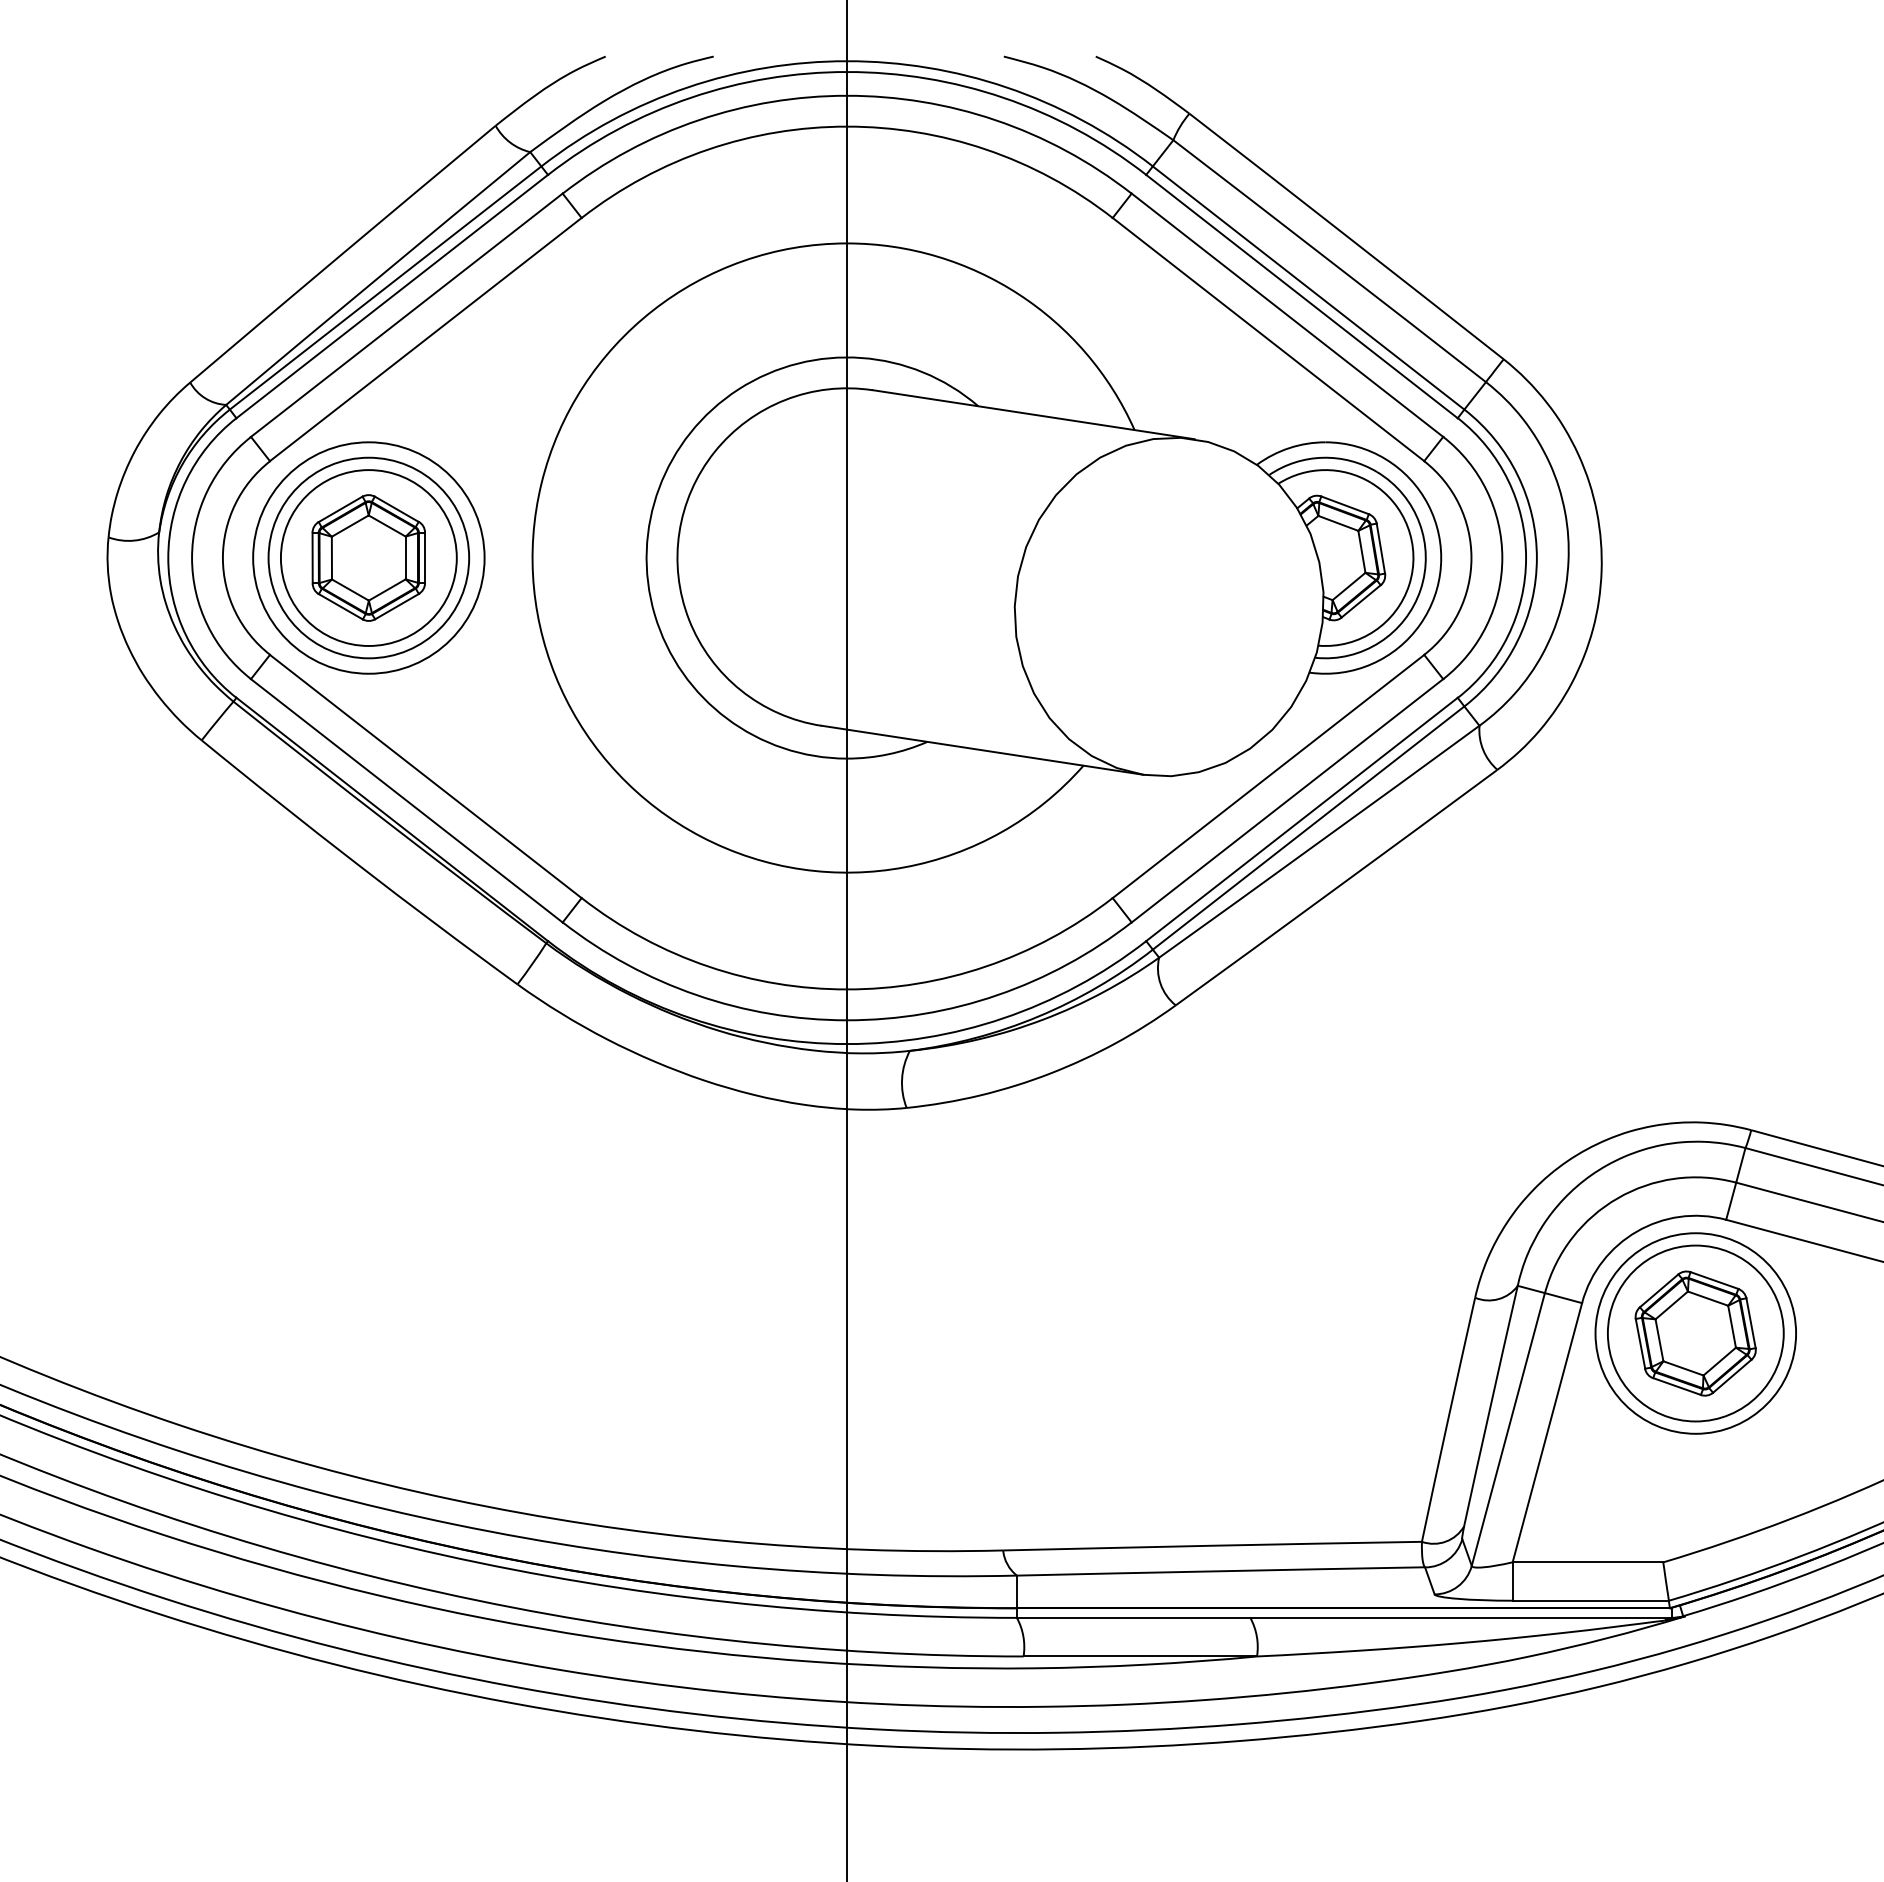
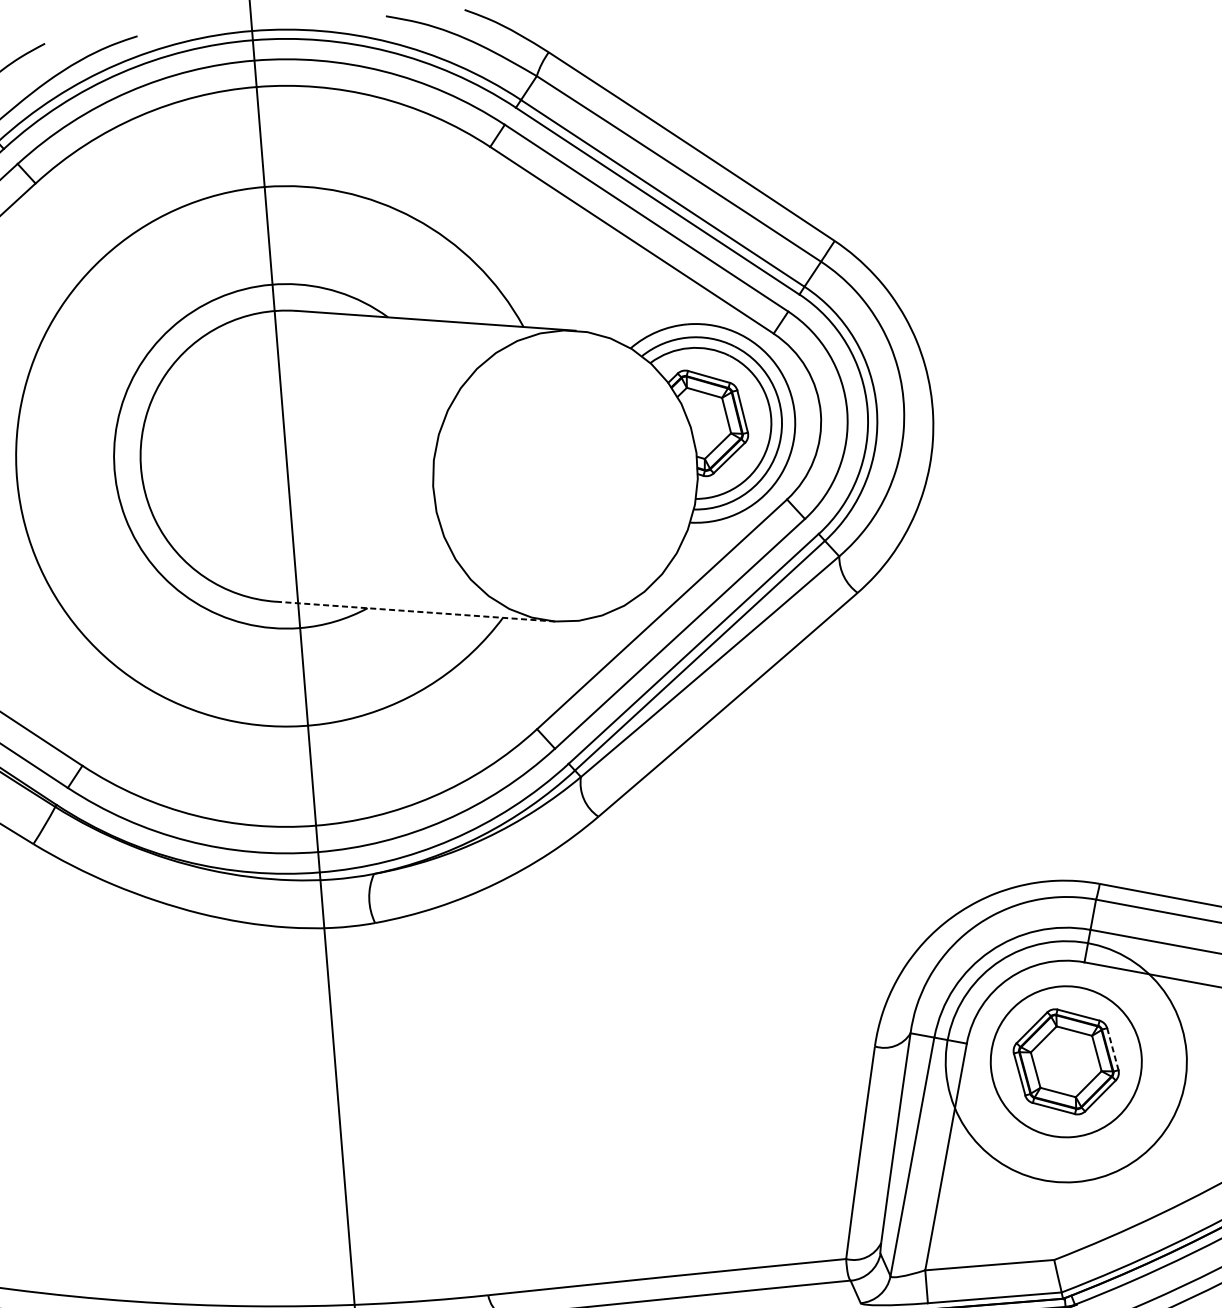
line: (982, 750) -> (415, 611), solid -> dashed
line: (1751, 1323) -> (1113, 1049), solid -> dashed
circle: (1695, 1333) -> (1066, 1061), size x1.4

